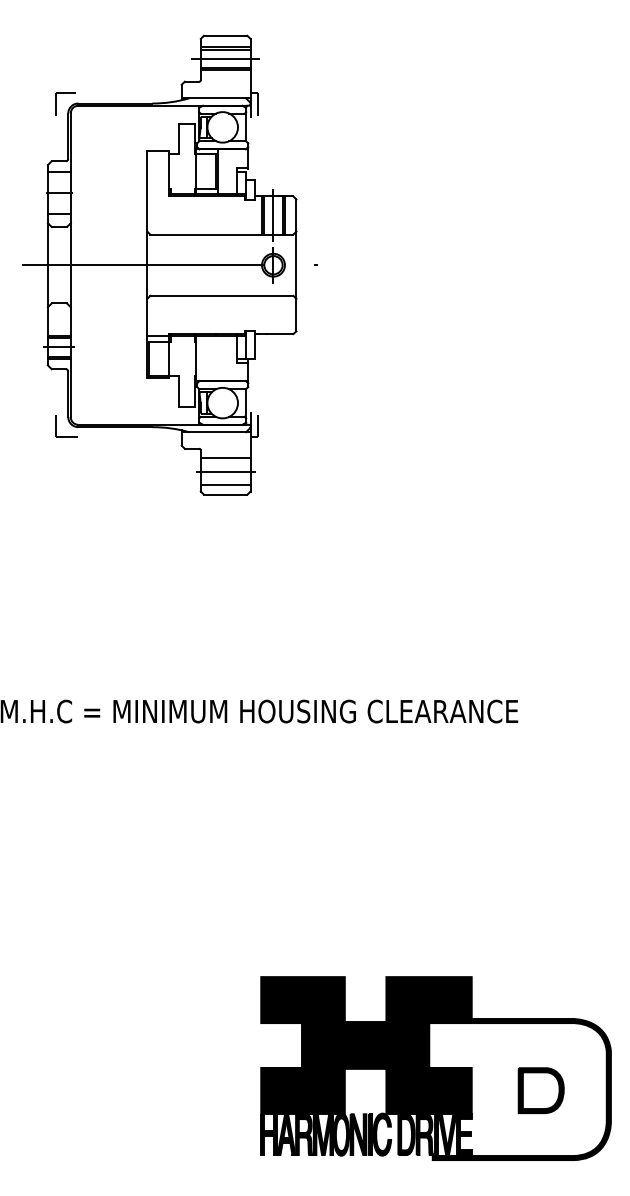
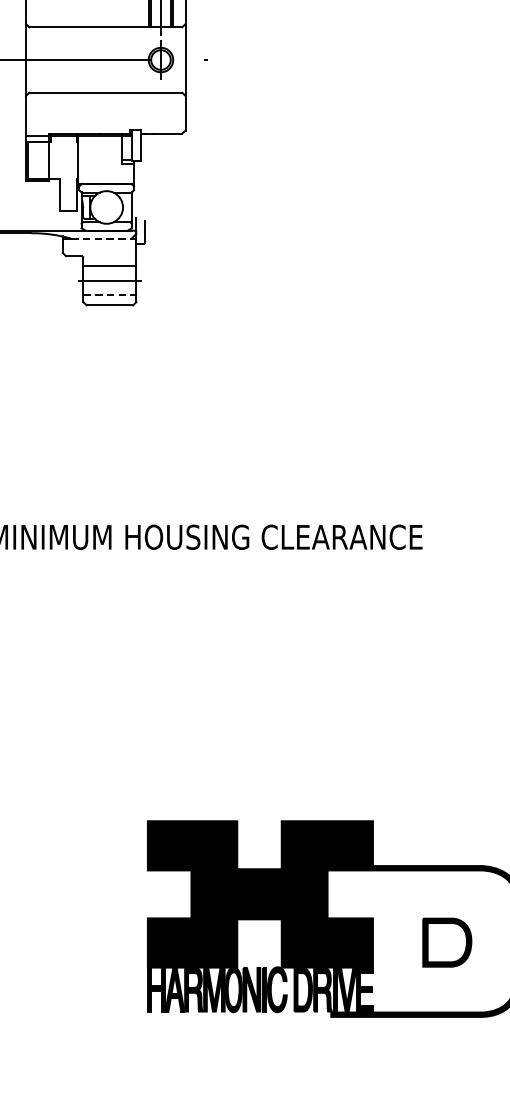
line: (218, 432) -> (102, 238), solid -> dashed
line: (225, 485) -> (109, 295), solid -> dashed

